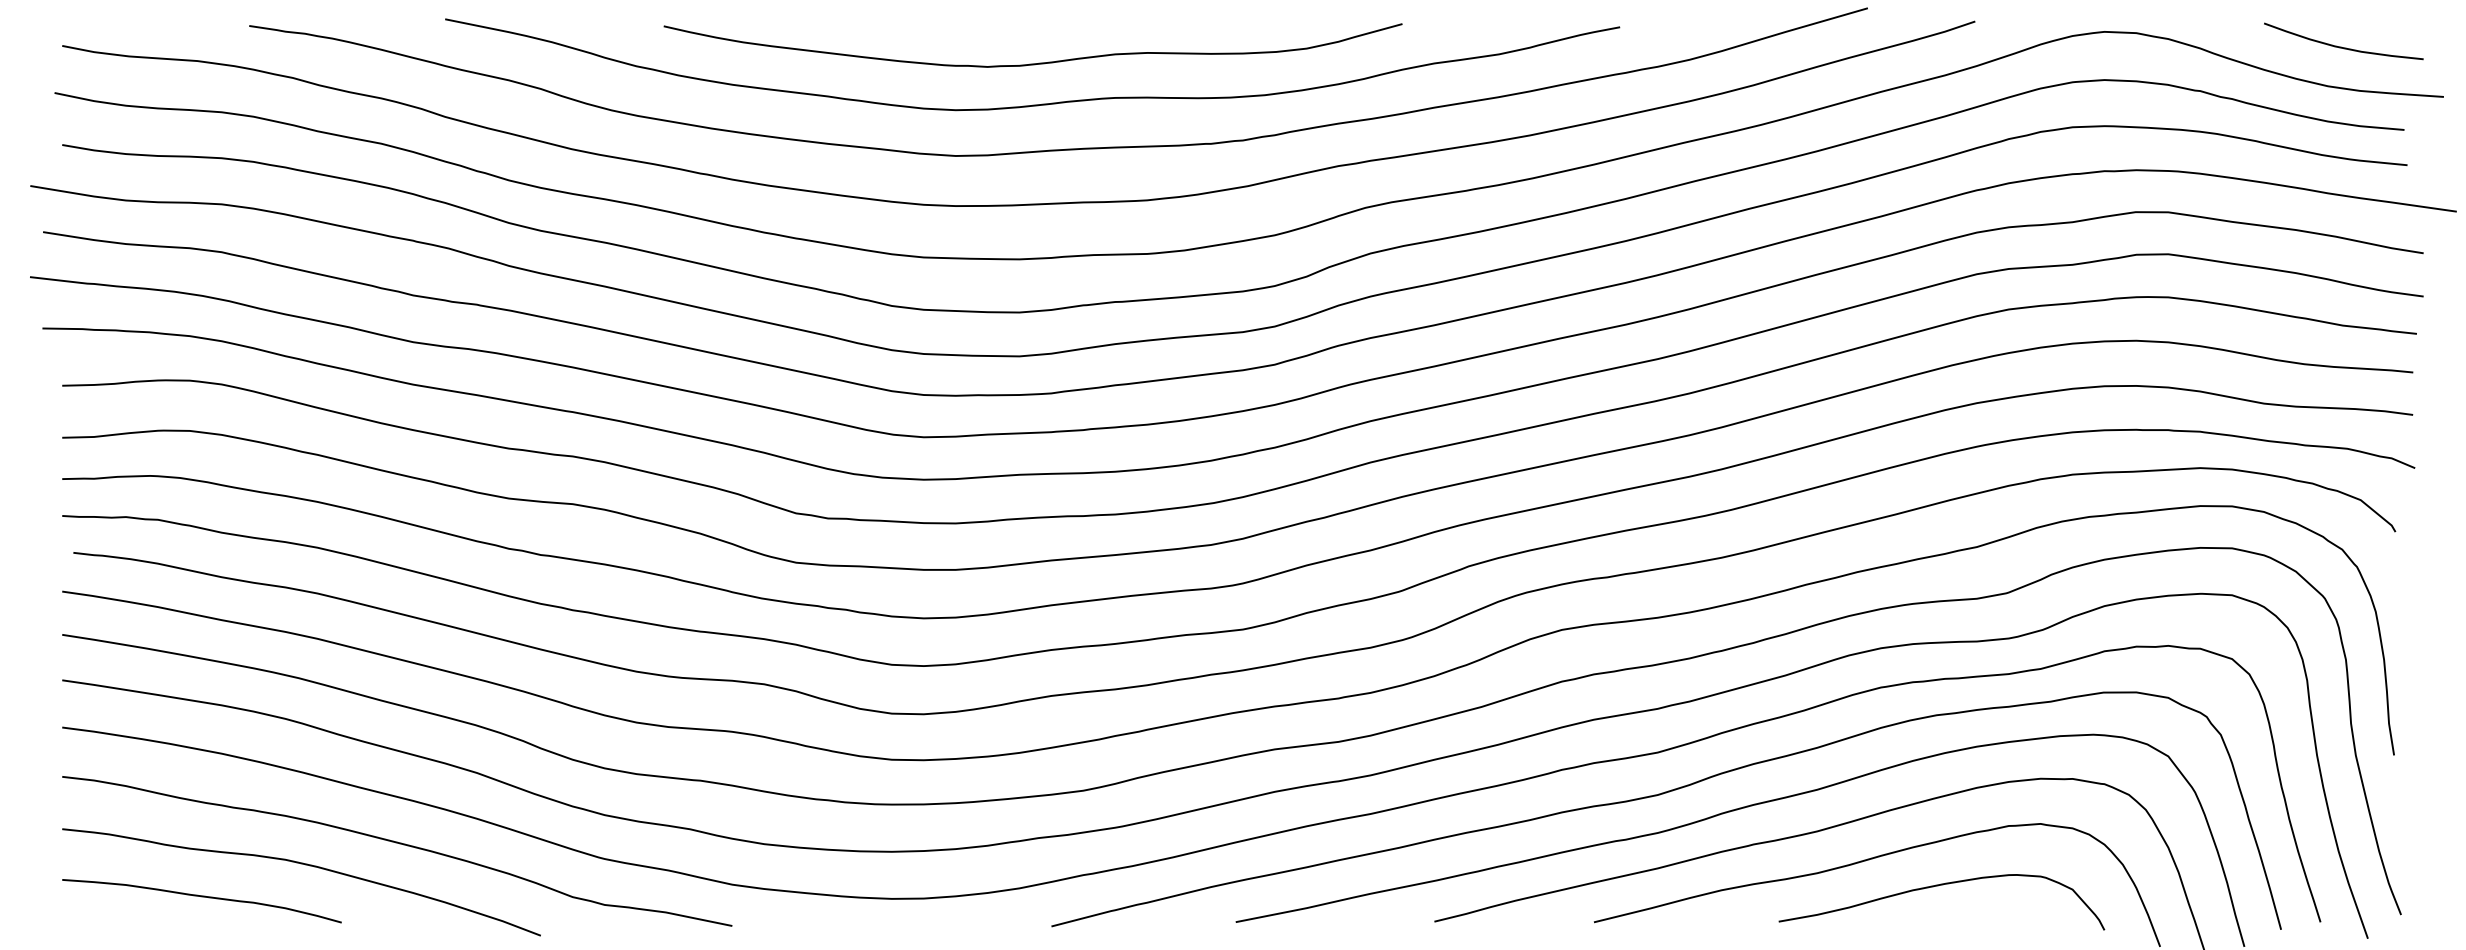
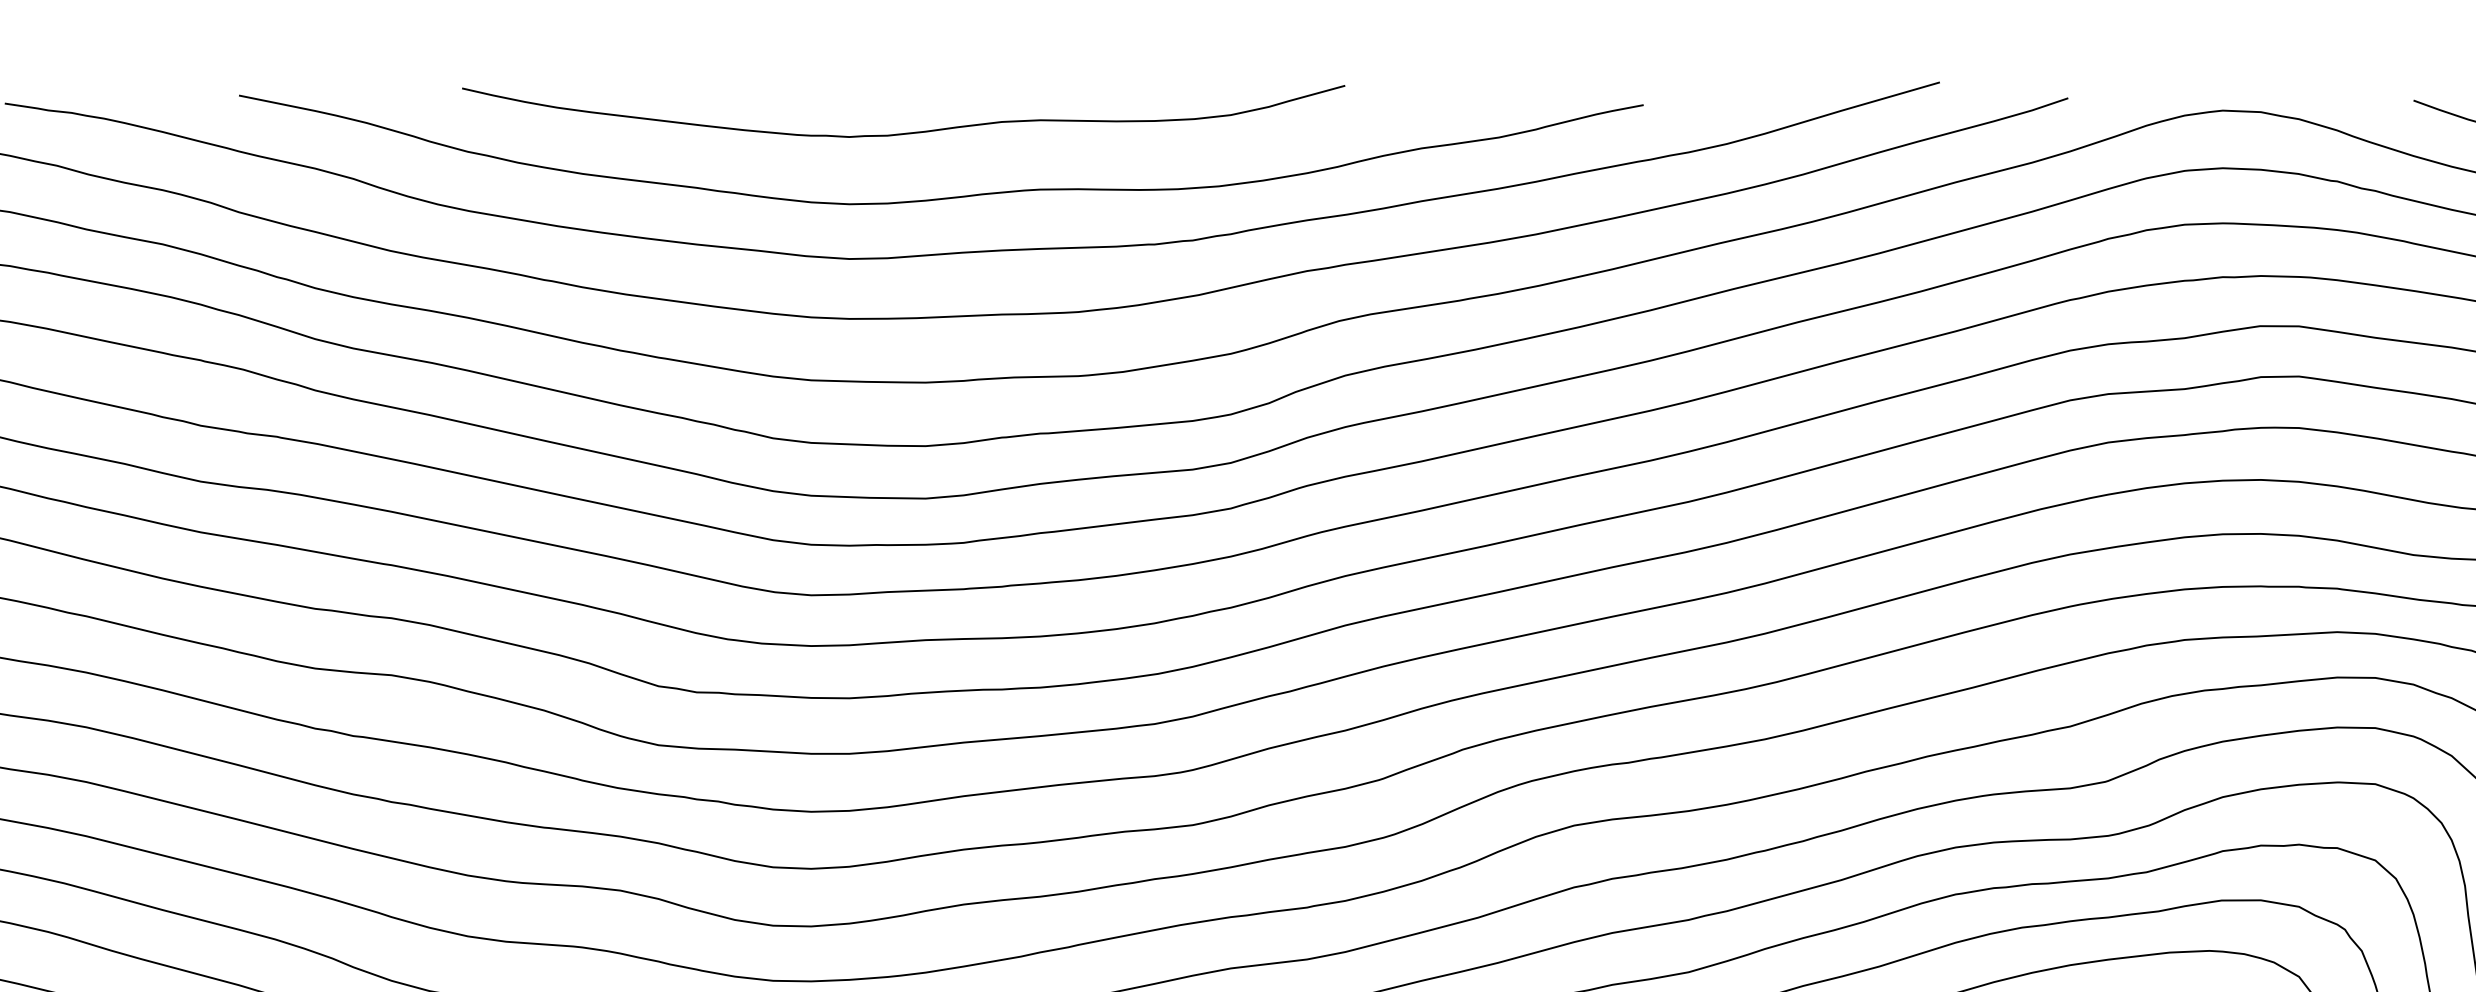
curve: (1032, 63) -> (902, 132), moved

